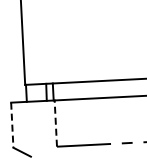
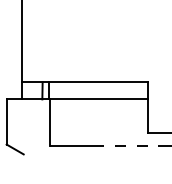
line: (56, 123) -> (50, 122), dashed -> solid
line: (12, 124) -> (6, 121), dashed -> solid

